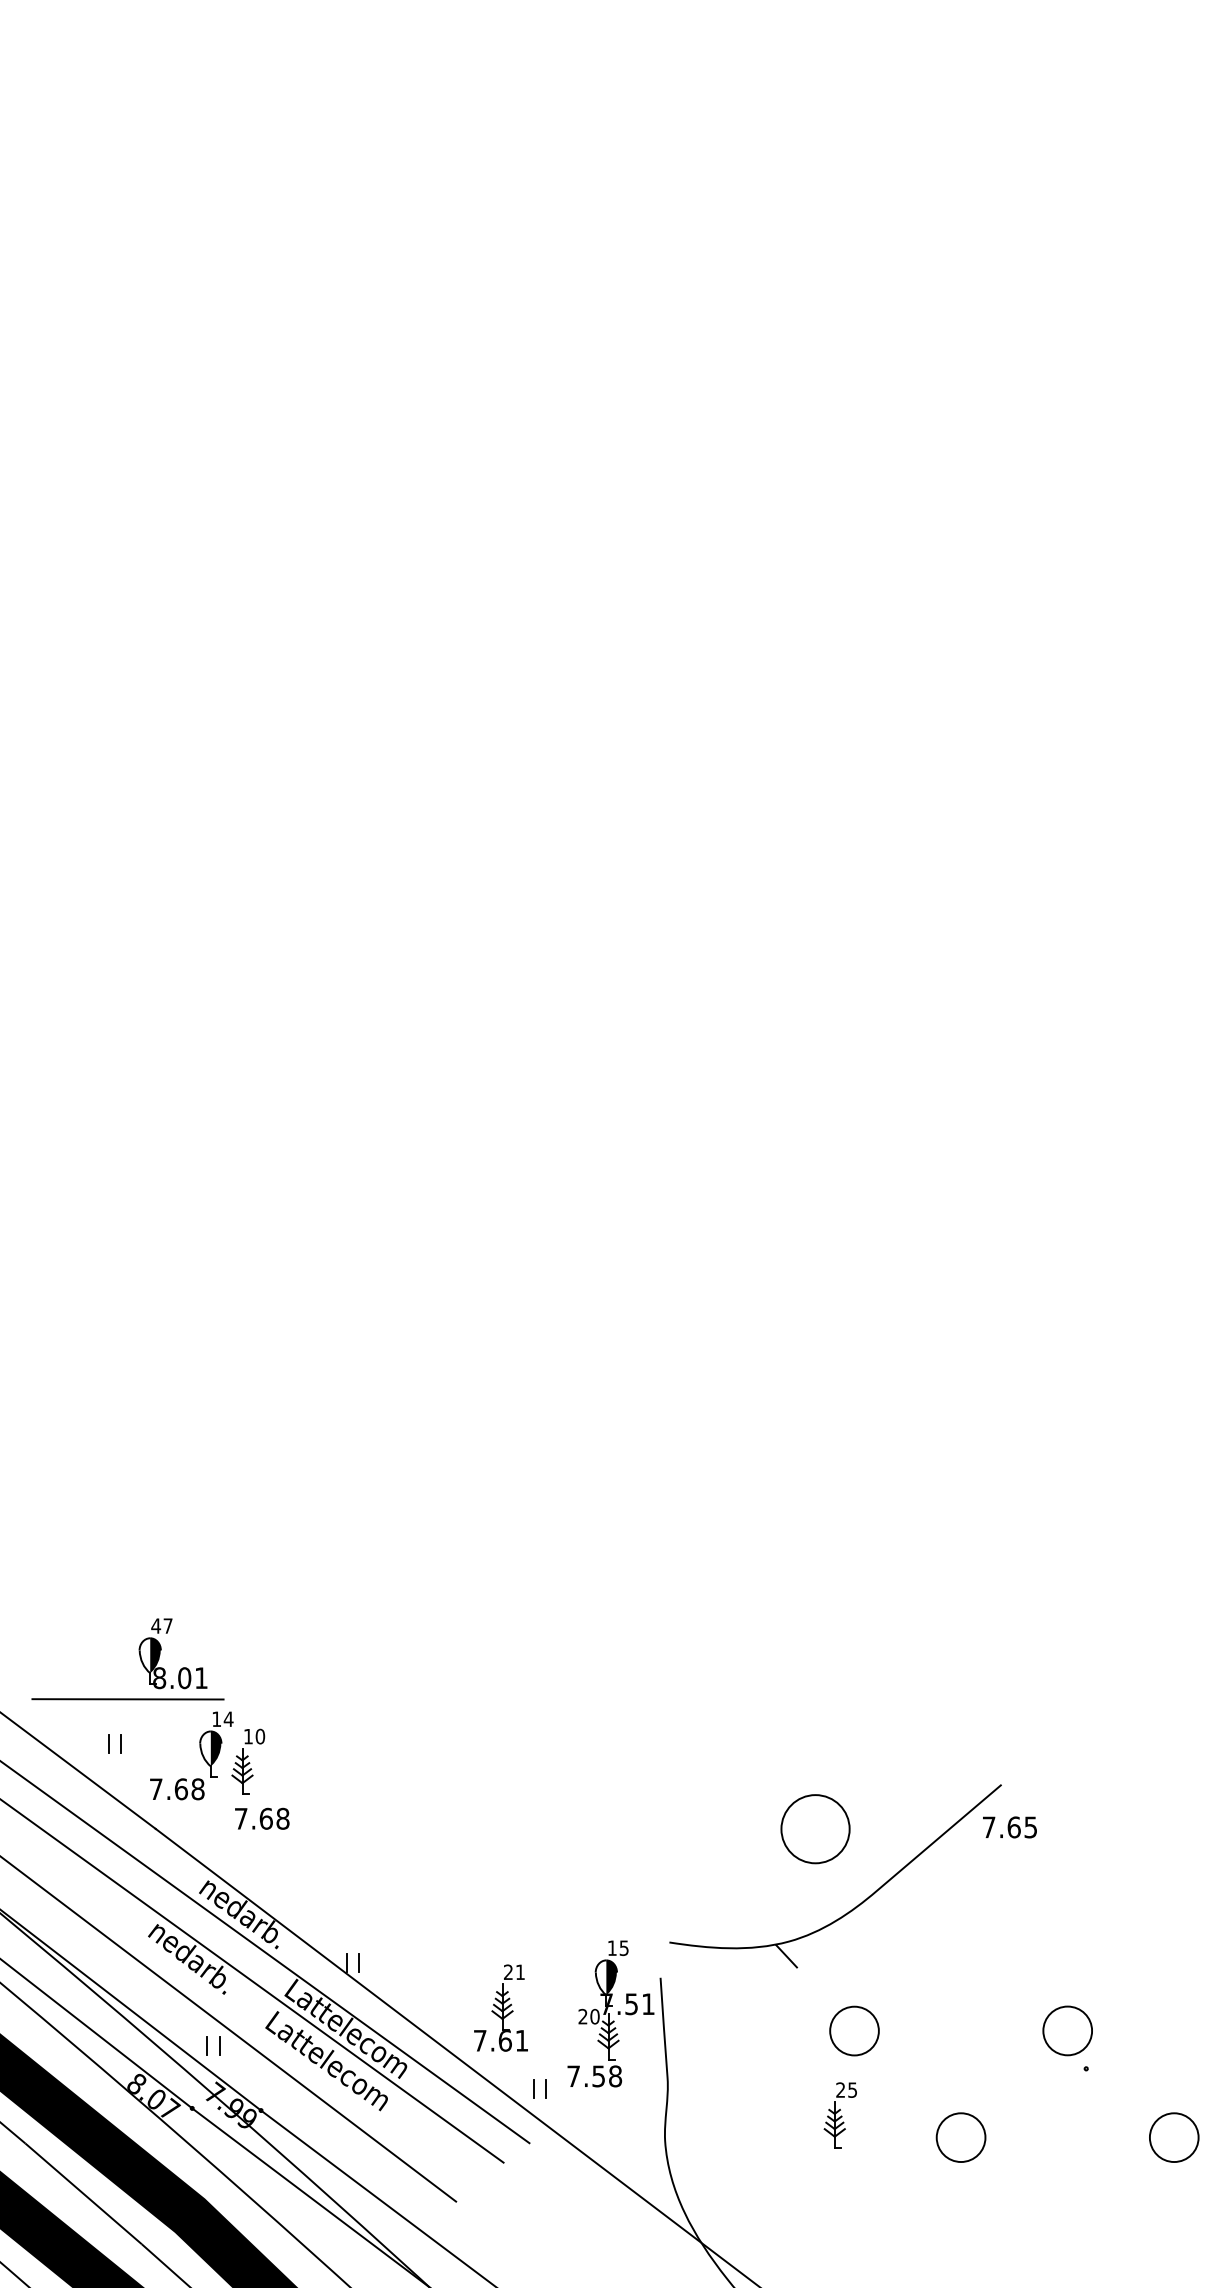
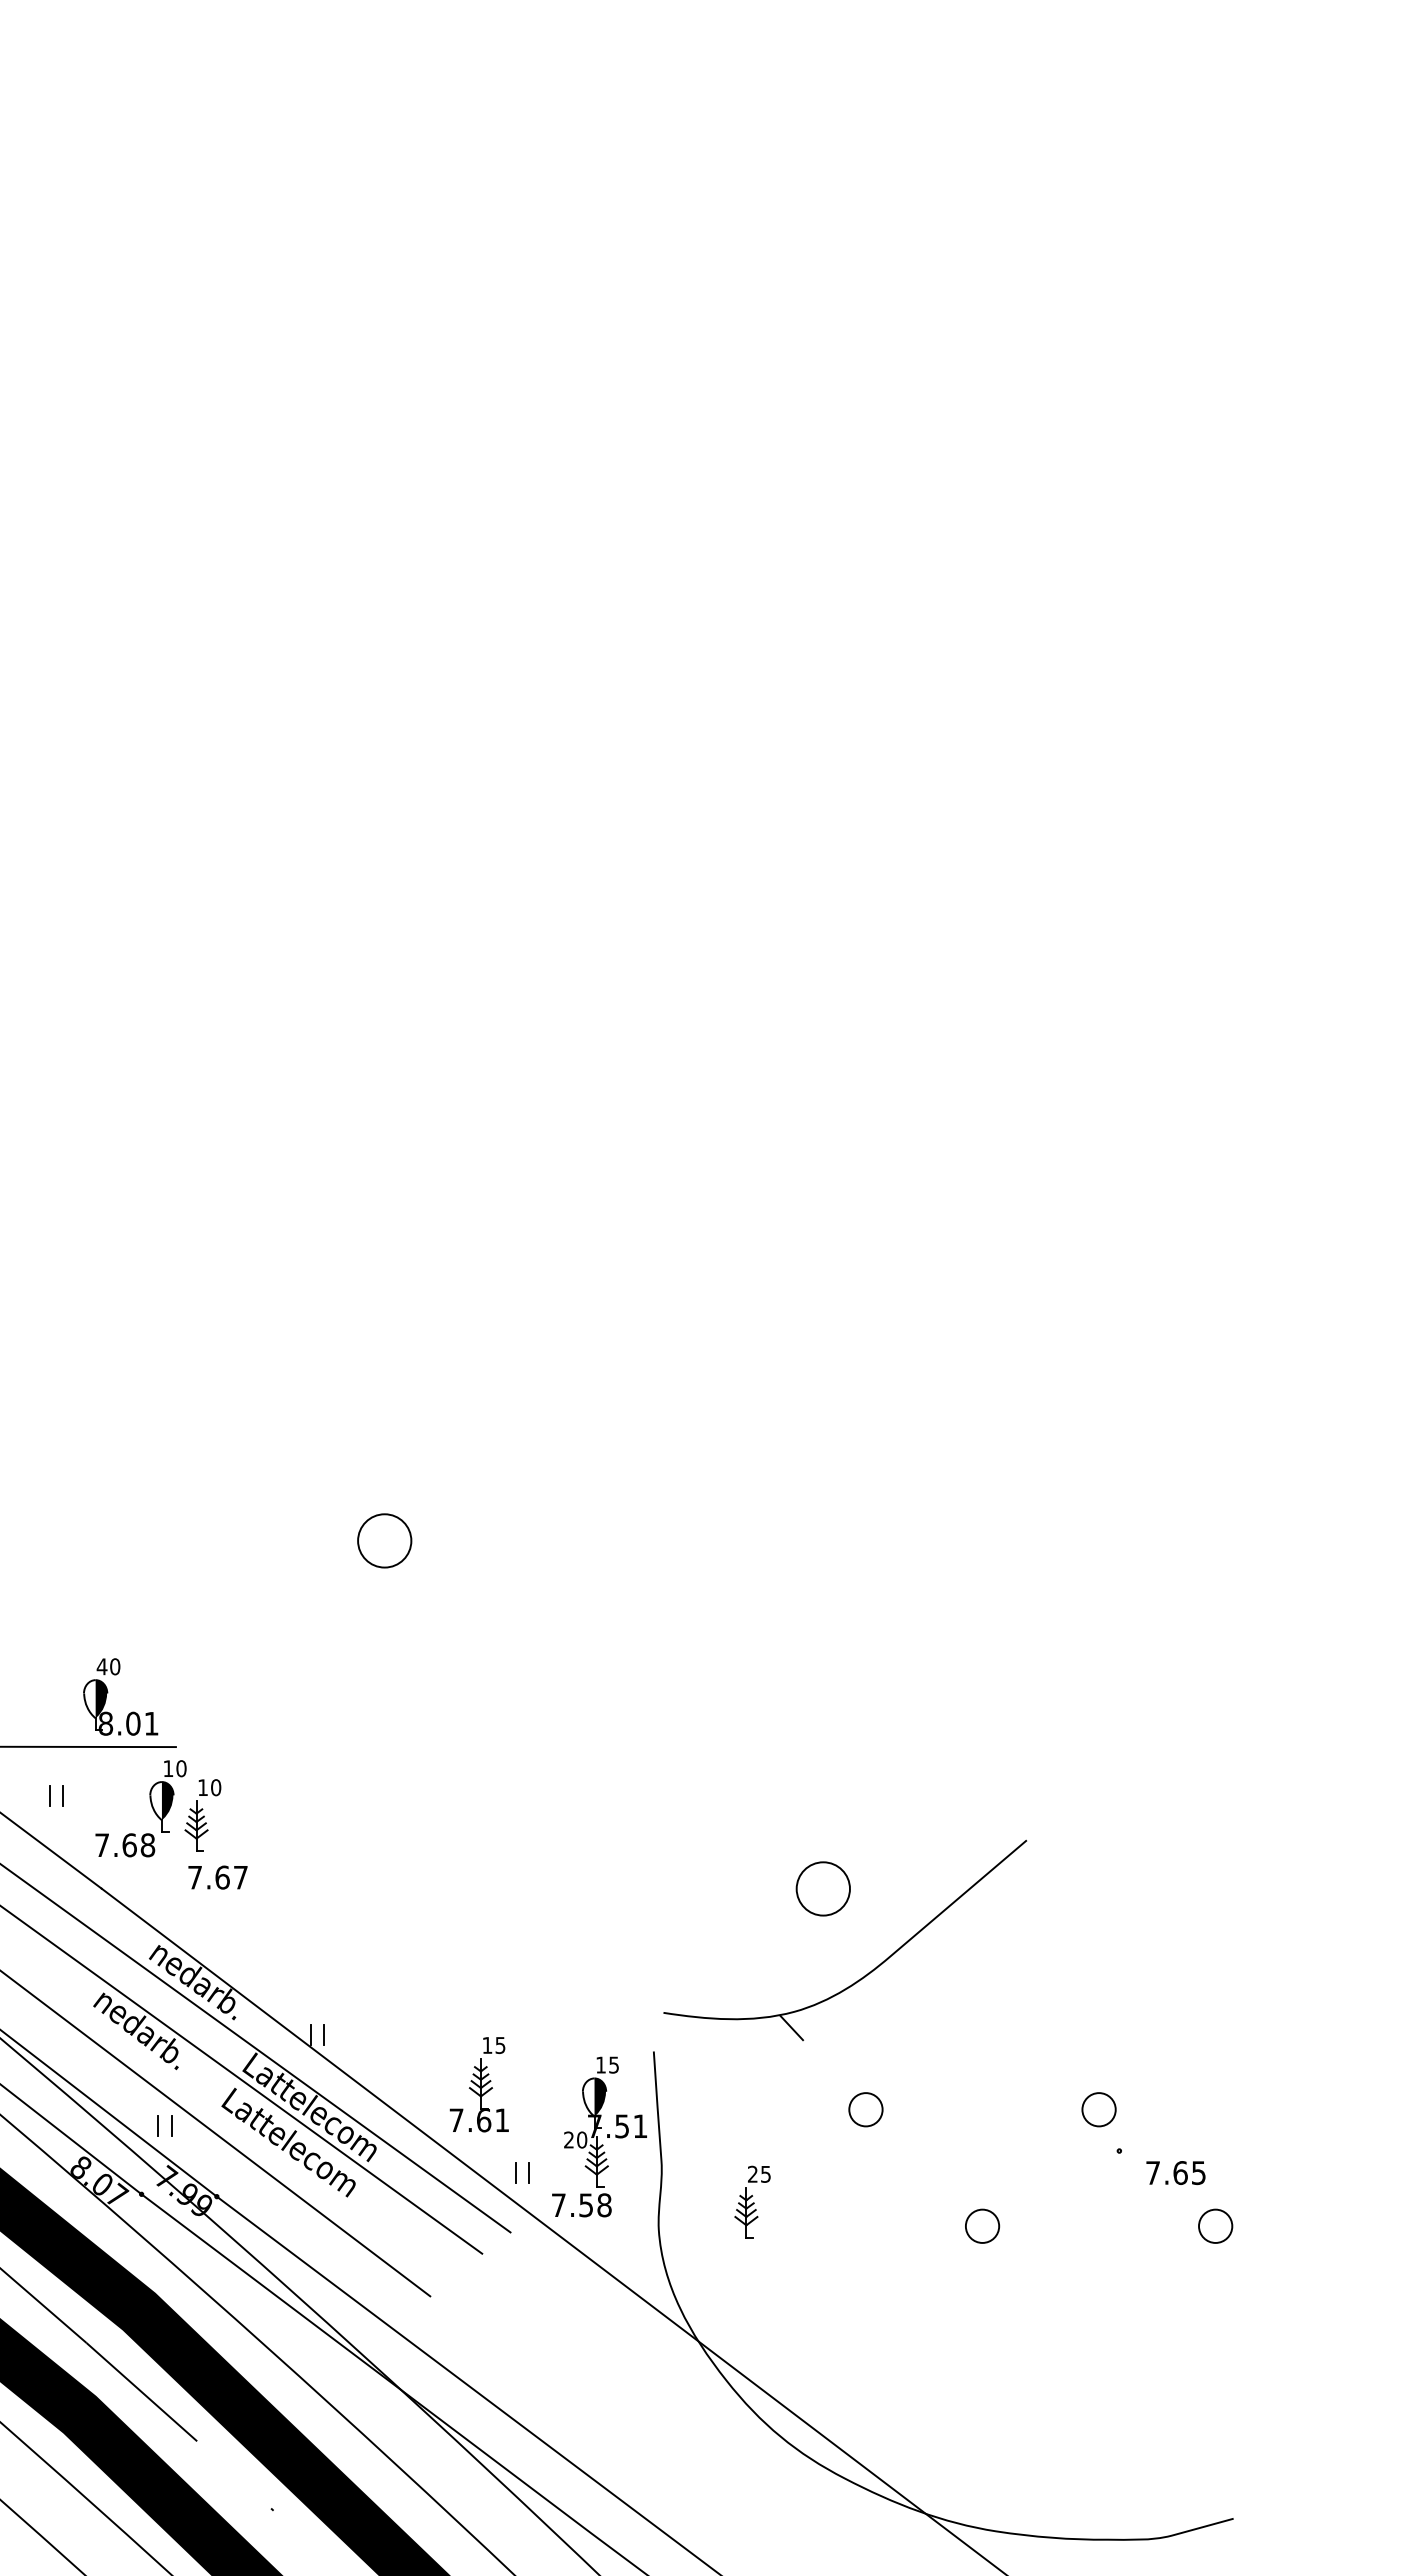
circle: (414, 1510) -> (384, 1540), added
text: (168, 1625) -> (115, 1666), 47 -> 40
text: (228, 1719) -> (181, 1768), 14 -> 10
text: (282, 1818) -> (240, 1877), 7.68 -> 7.67
text: (1009, 1827) -> (1175, 2173), moved
circle: (814, 1828) -> (822, 1888), size x0.71
text: (513, 1972) -> (493, 2045), 21 -> 15
part: (610, 2013) -> (599, 2136), moved
circle: (854, 2030) -> (865, 2109), size x0.62
circle: (1067, 2030) -> (1098, 2109), size x0.62
part: (840, 2114) -> (752, 2201), moved
circle: (961, 2136) -> (982, 2225), size x0.62
circle: (1174, 2136) -> (1215, 2225), size x0.62

